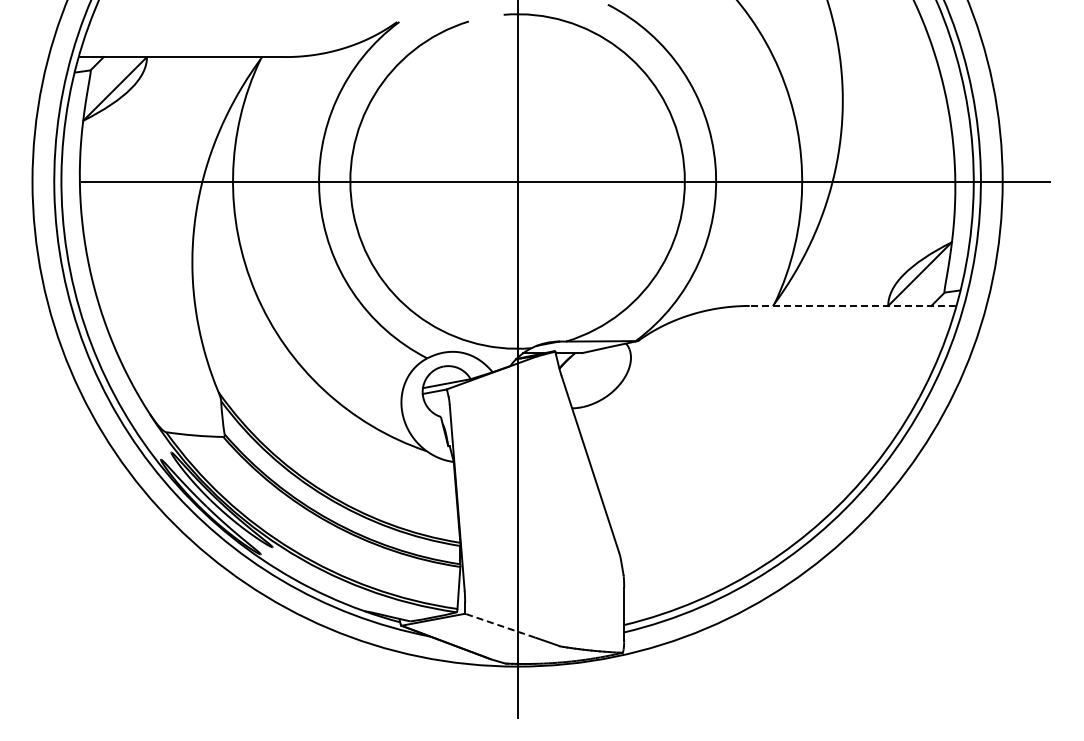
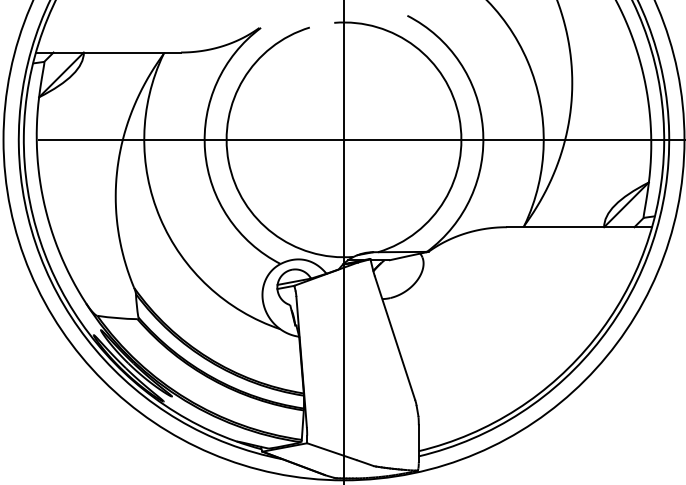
line: (852, 305) -> (579, 226), dashed -> solid
line: (499, 625) -> (331, 451), dashed -> solid

